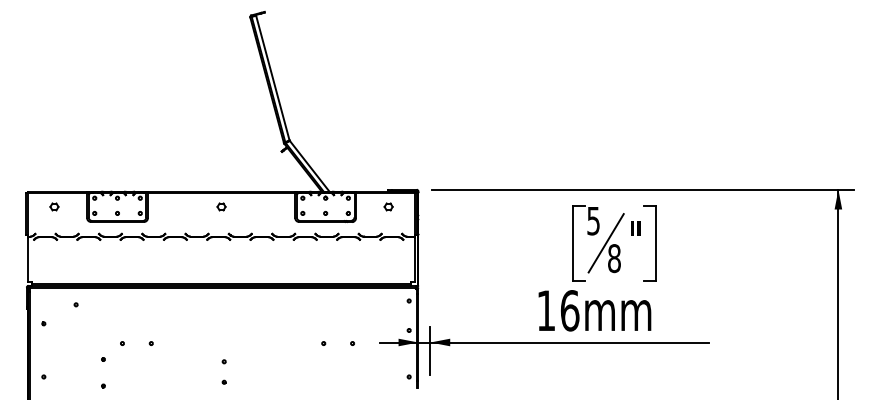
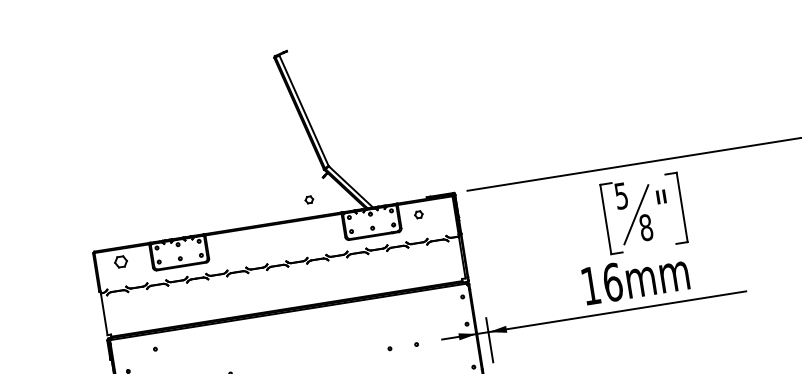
part: (54, 206) -> (121, 261), size x1.6
part: (221, 206) -> (309, 199), moved
part: (388, 206) -> (418, 214), moved

